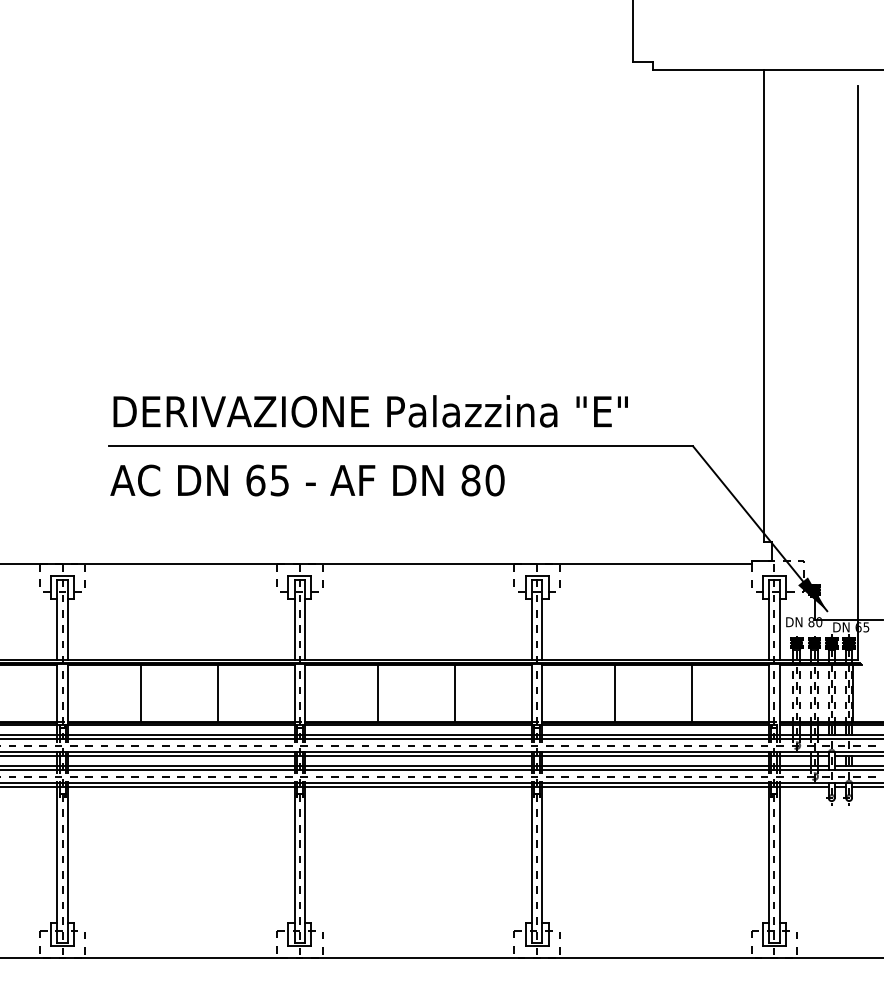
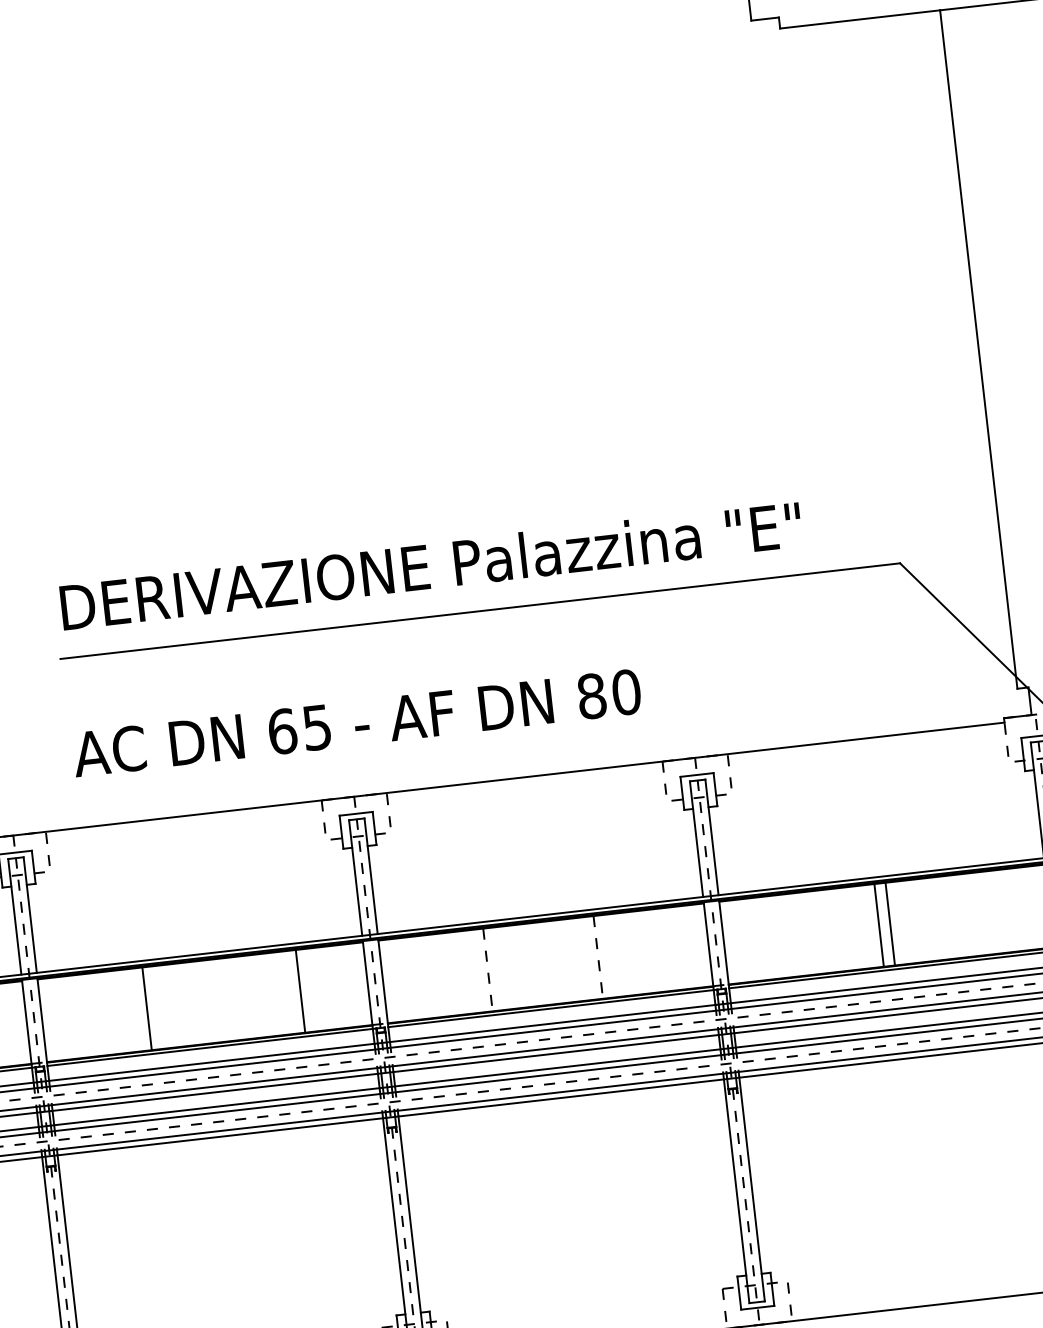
text: (307, 480) -> (356, 723), moved
line: (217, 693) -> (300, 991), moved
line: (378, 693) -> (488, 970), solid -> dashed
line: (454, 693) -> (597, 957), solid -> dashed
line: (615, 693) -> (879, 925), moved
line: (692, 693) -> (890, 924), moved

